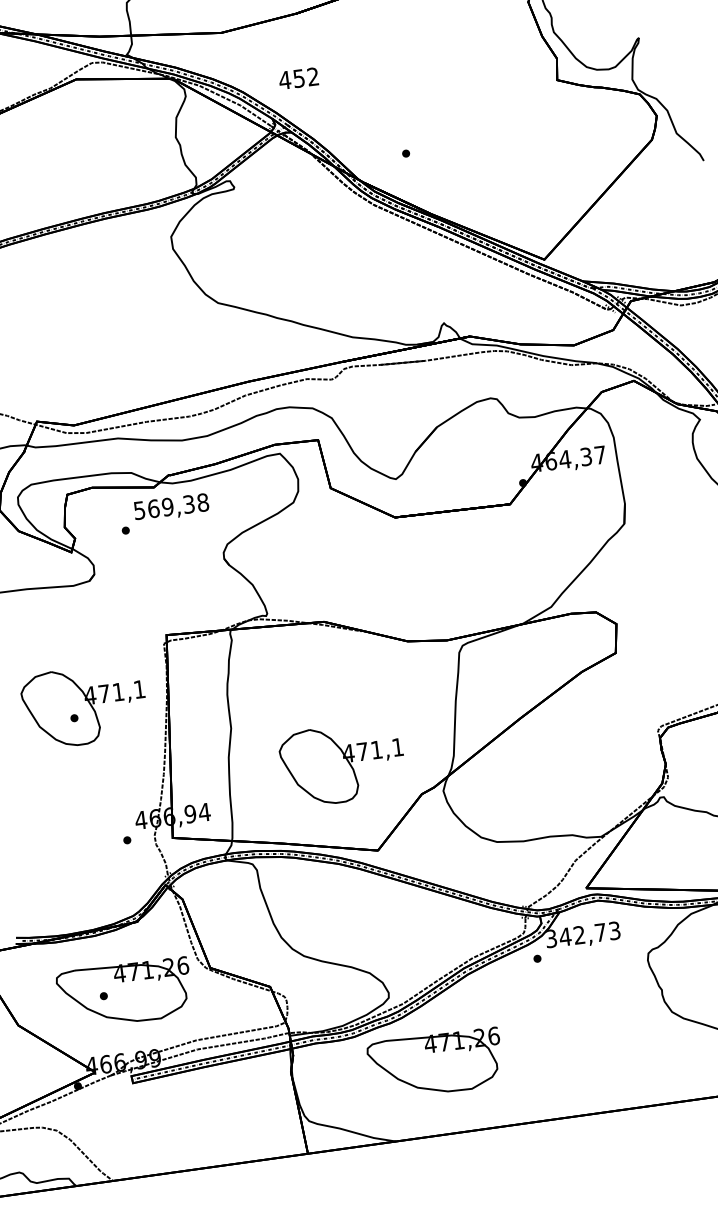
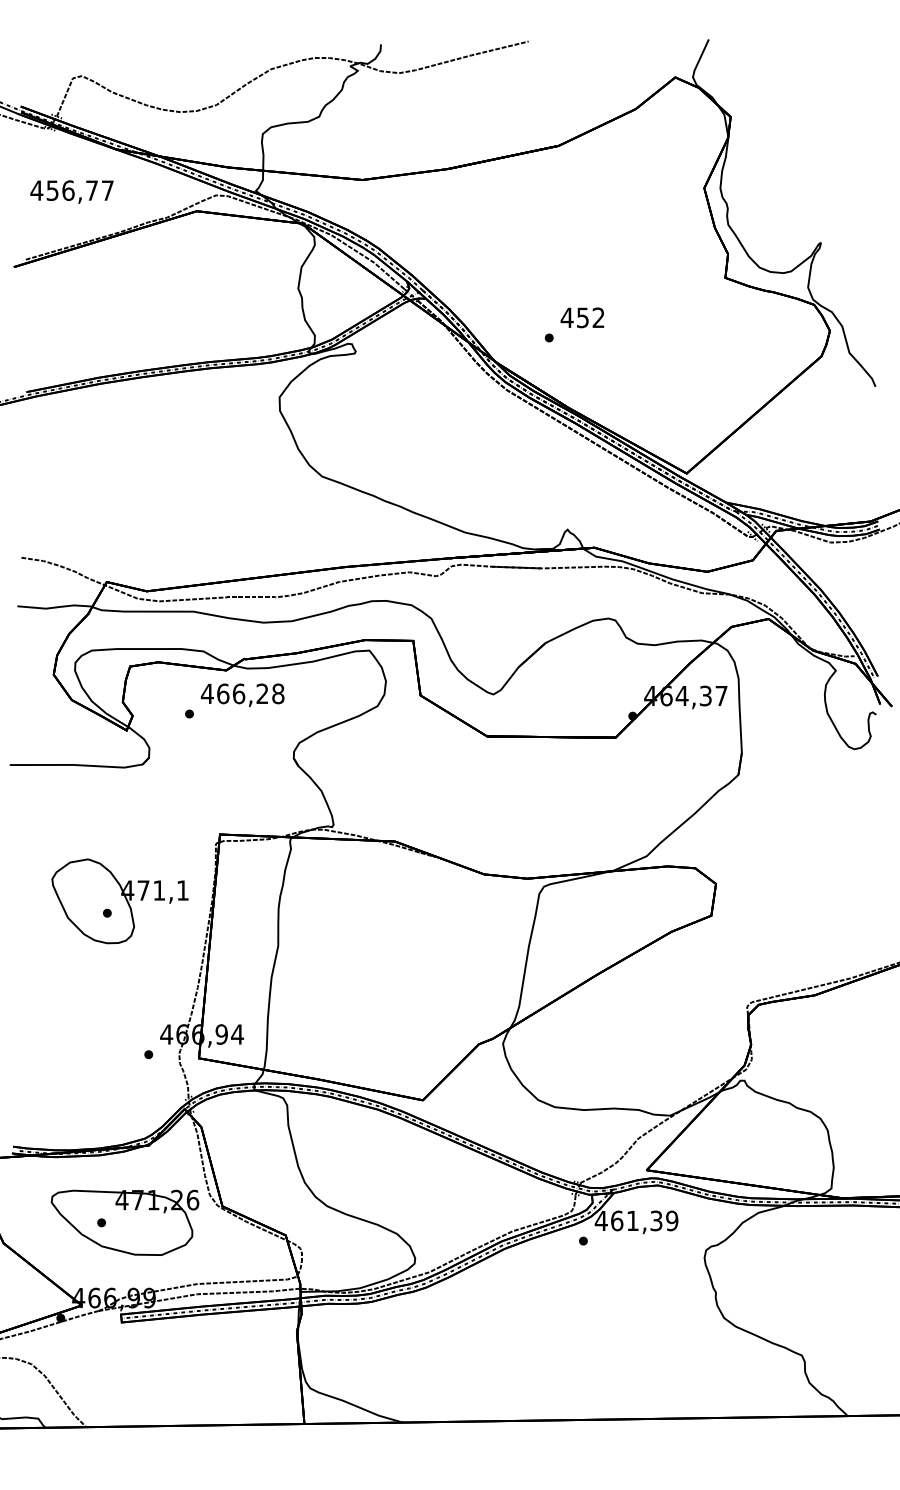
text: (298, 78) -> (582, 317), moved
text: (163, 507) -> (234, 693), 569,38 -> 466,28
part: (342, 764) -> (395, 1000), removed
text: (582, 934) -> (636, 1220), 342,73 -> 461,39
part: (435, 1063) -> (456, 1342), removed

